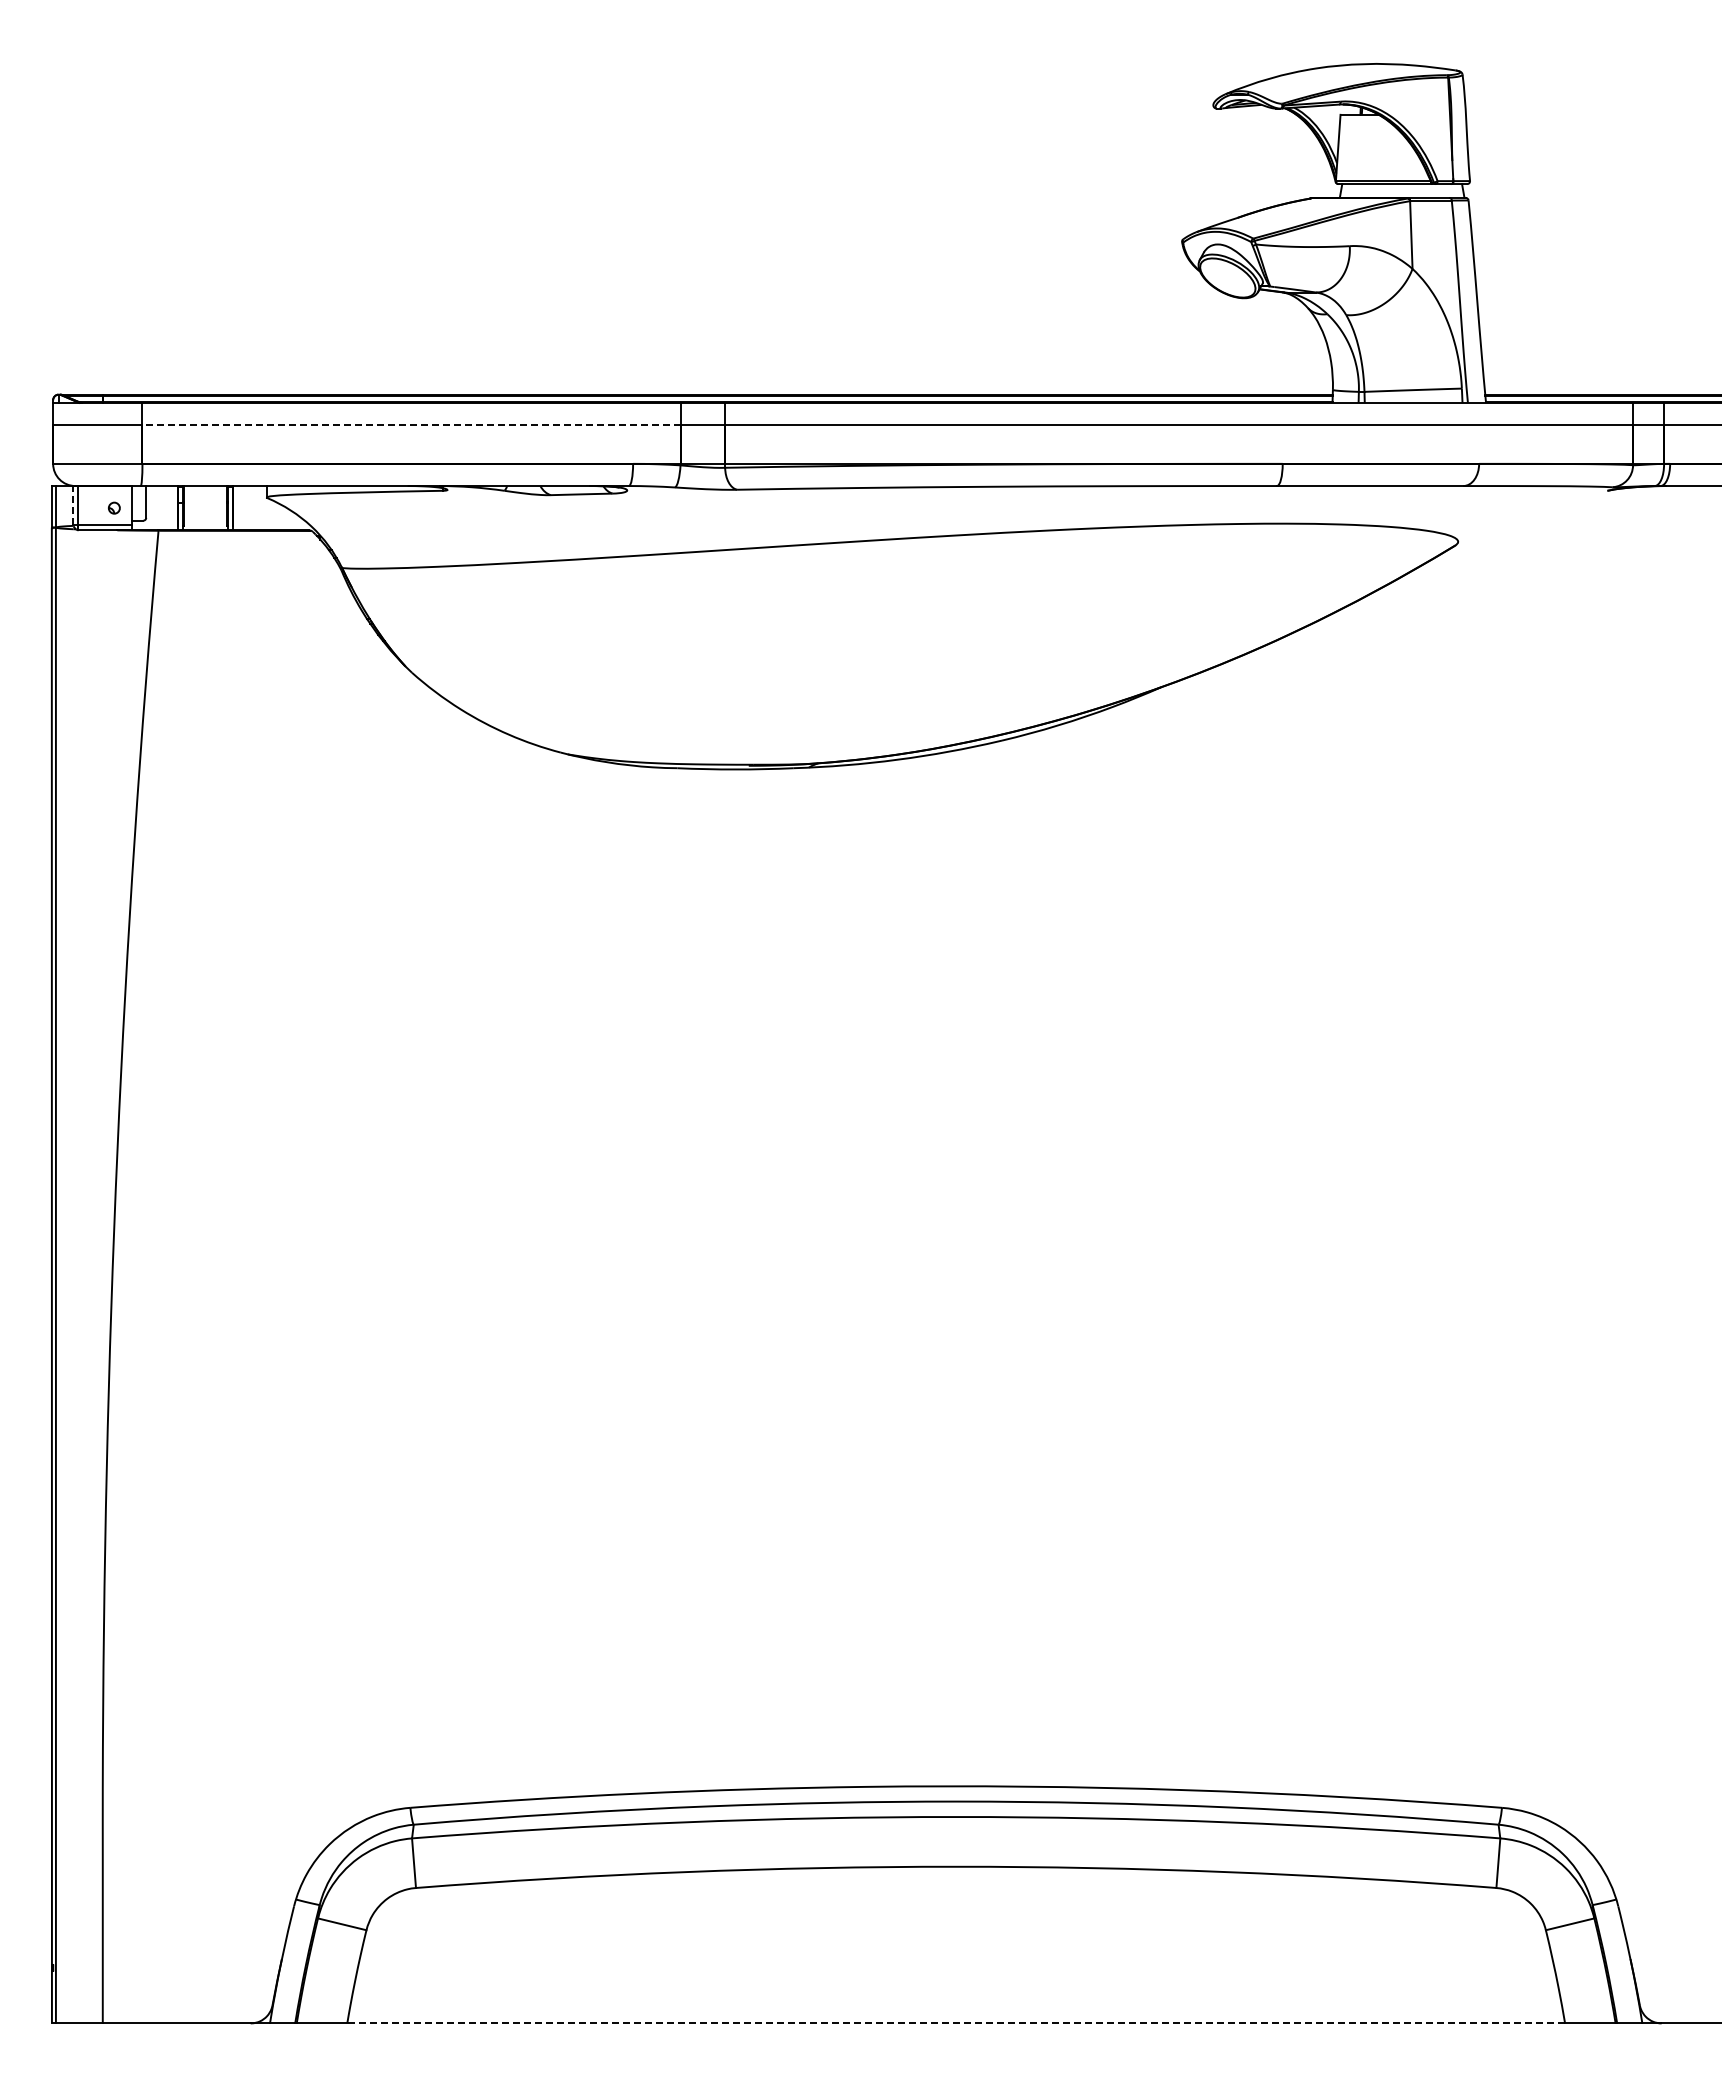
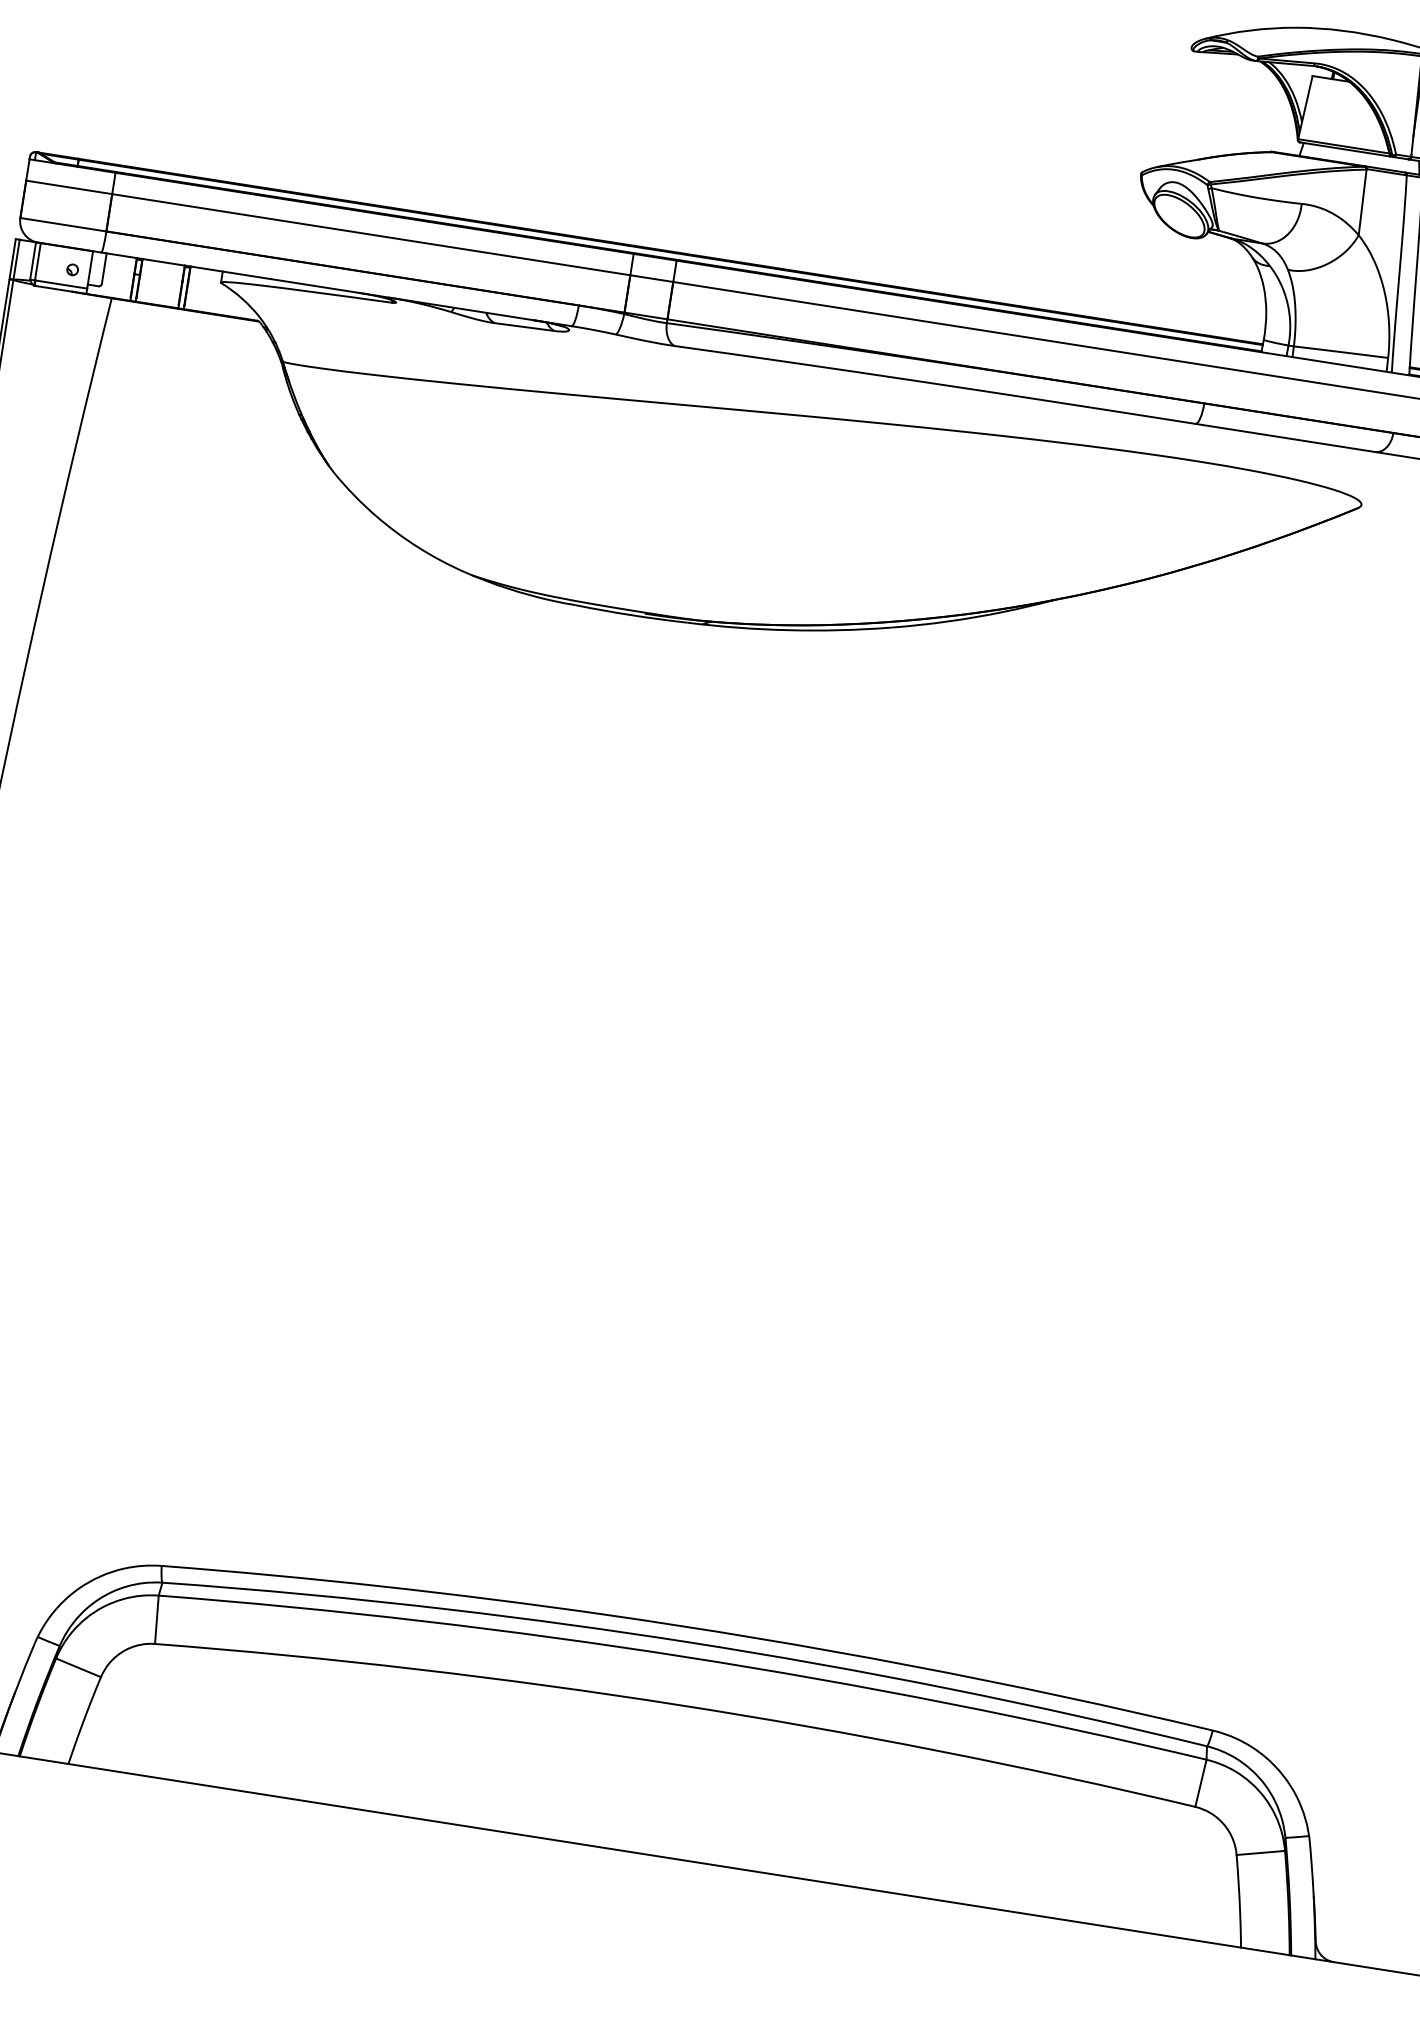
line: (411, 425) -> (371, 235), dashed -> solid
line: (72, 504) -> (32, 260), dashed -> solid
line: (956, 2023) -> (655, 1855), dashed -> solid

